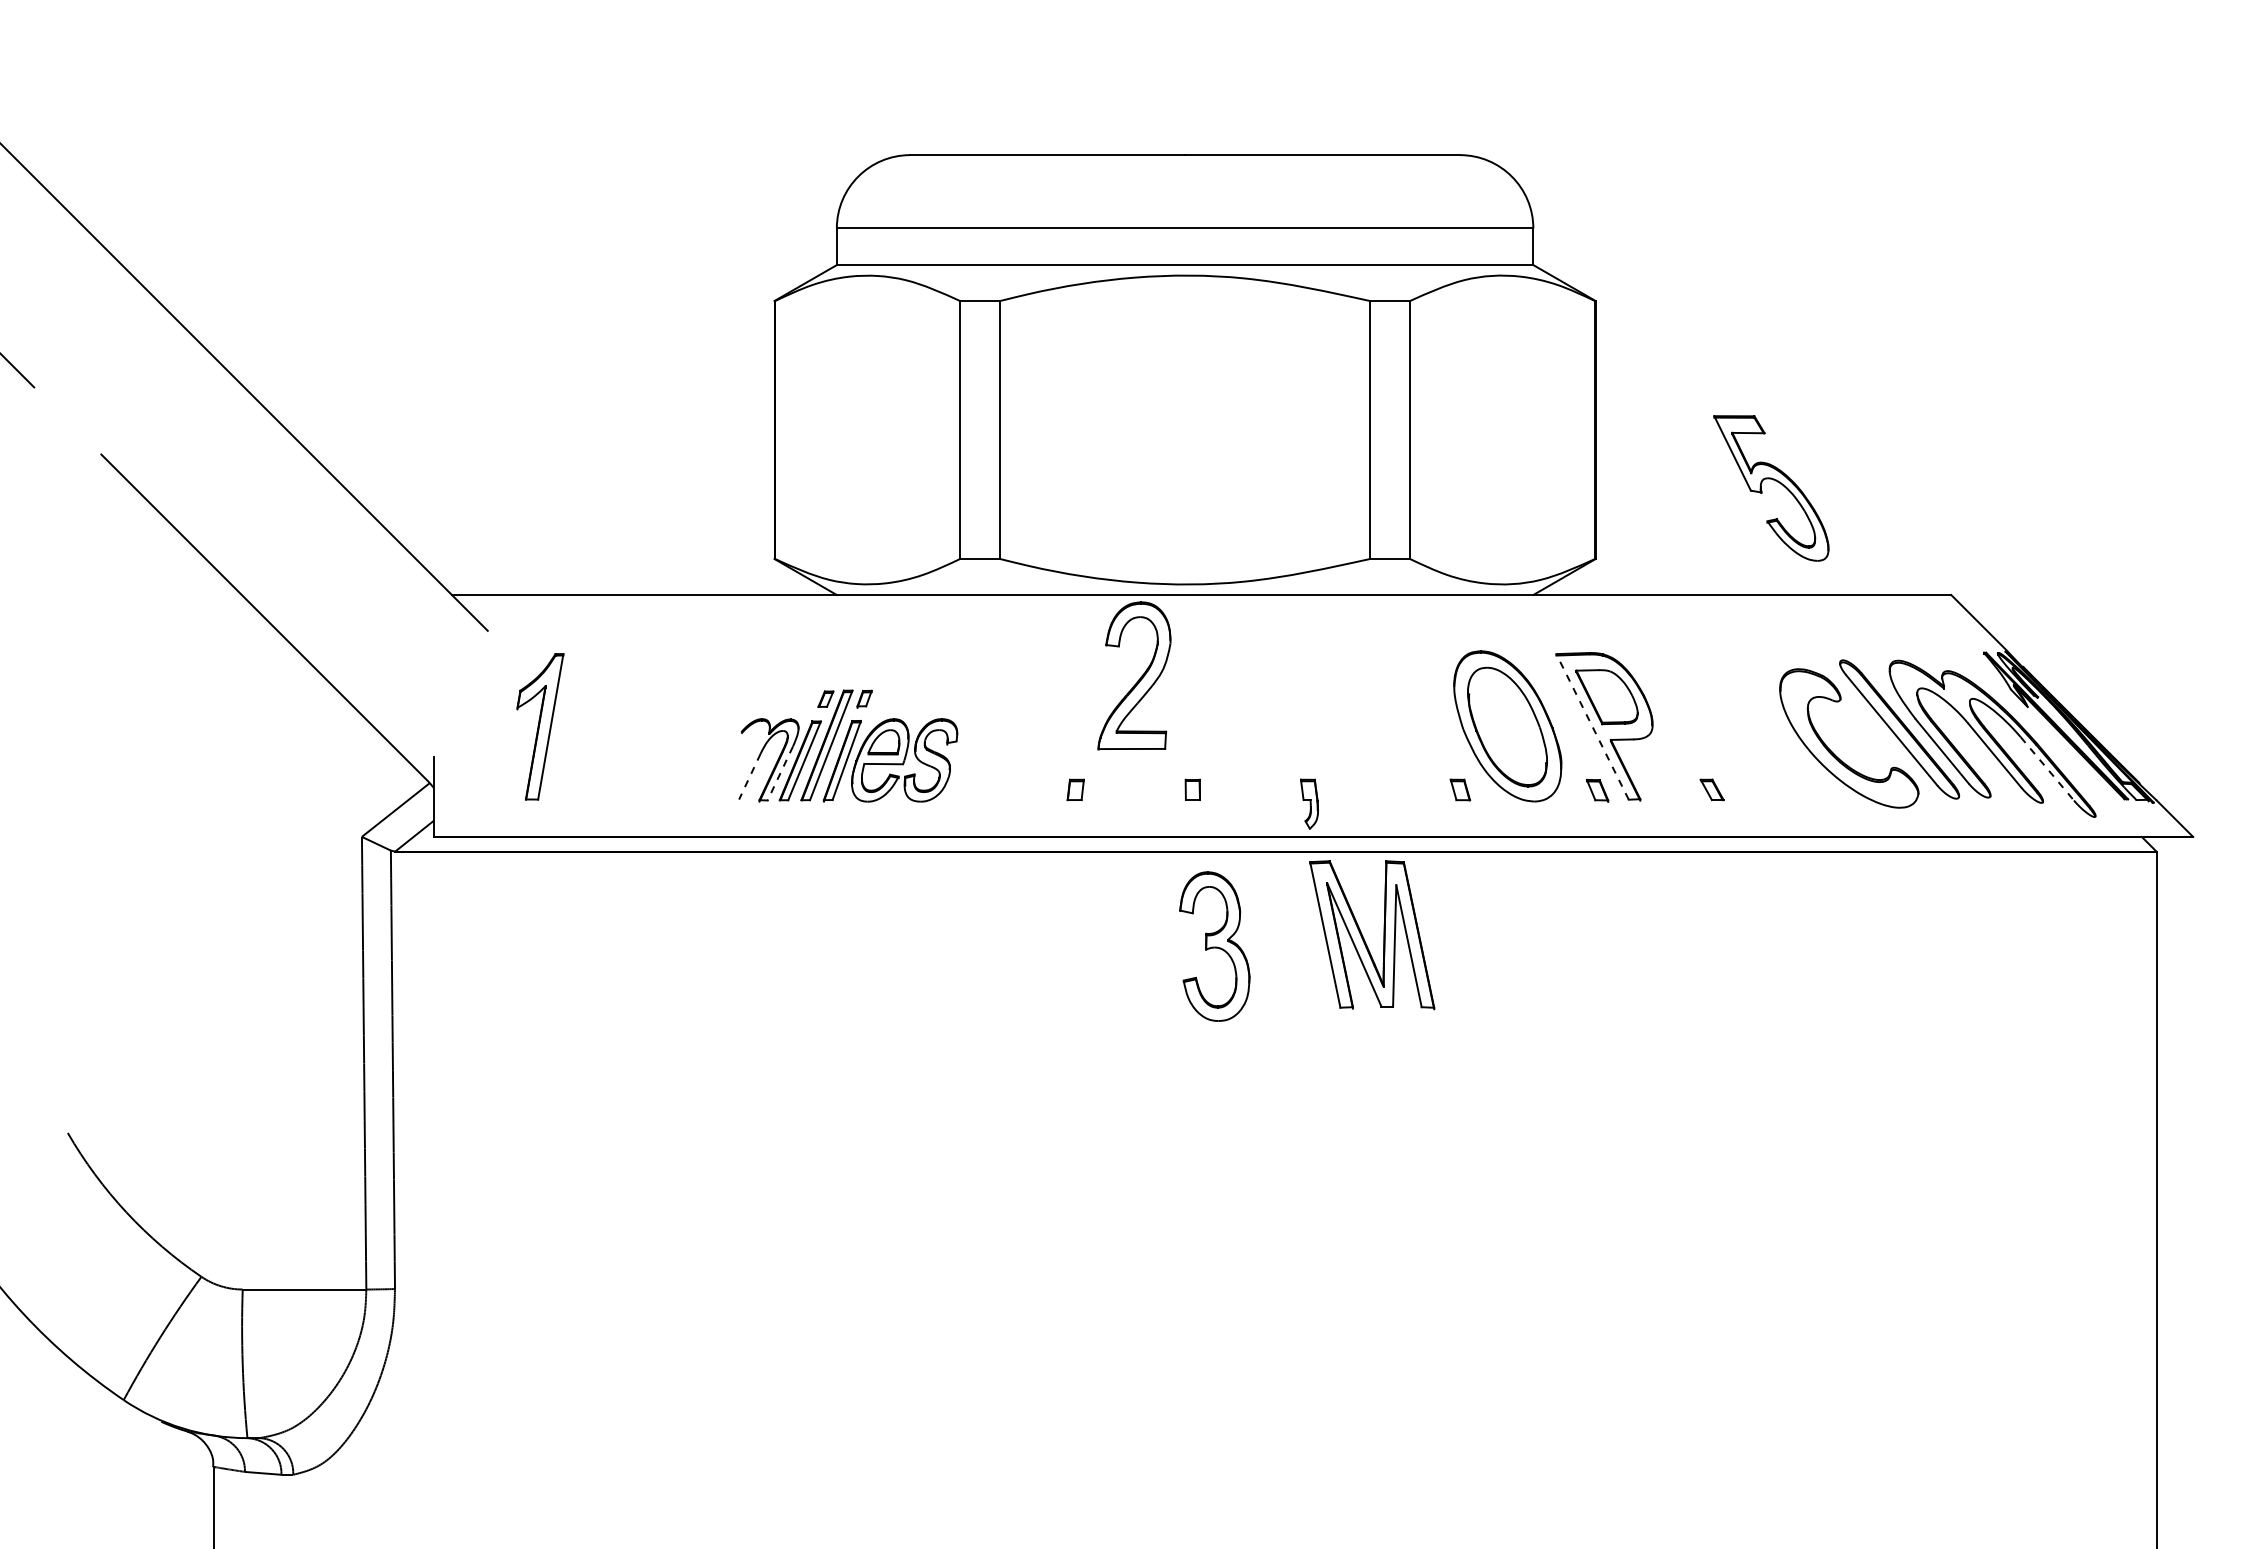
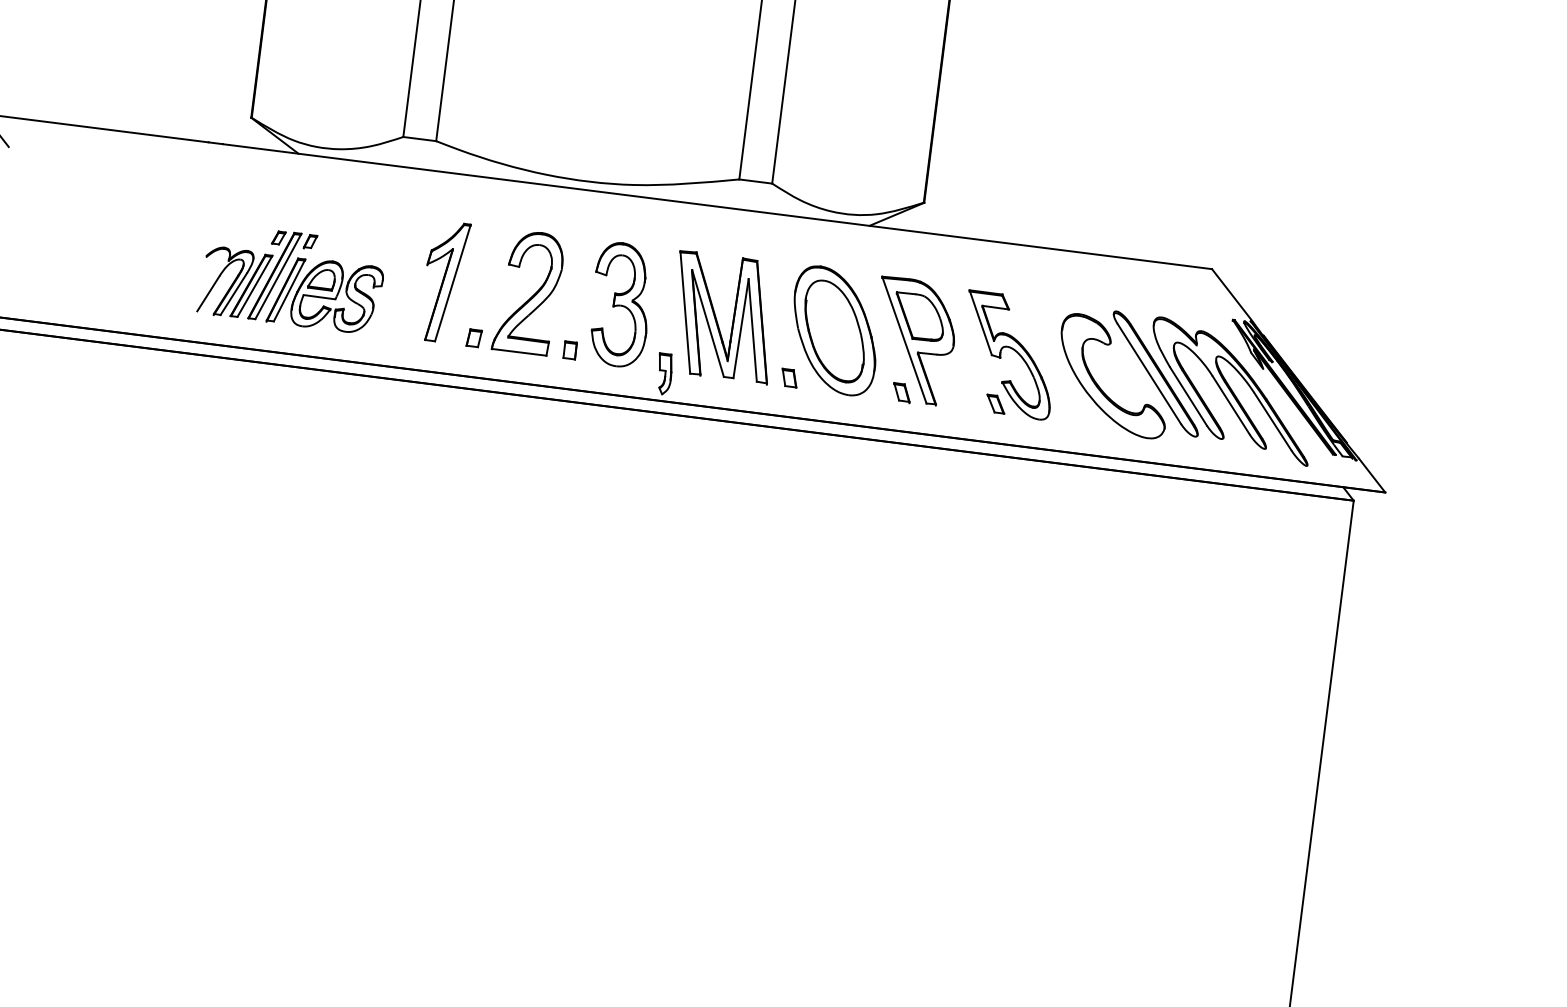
part: (1775, 481) -> (1012, 350), moved
part: (1134, 675) -> (528, 292), moved
part: (540, 726) -> (444, 281), moved
line: (1592, 726) -> (904, 339), dashed -> solid
line: (2047, 769) -> (1272, 422), dashed -> solid
line: (780, 773) -> (233, 294), dashed -> solid
line: (749, 777) -> (208, 294), dashed -> solid
part: (1364, 938) -> (717, 319), moved
part: (1214, 946) -> (620, 304), moved

